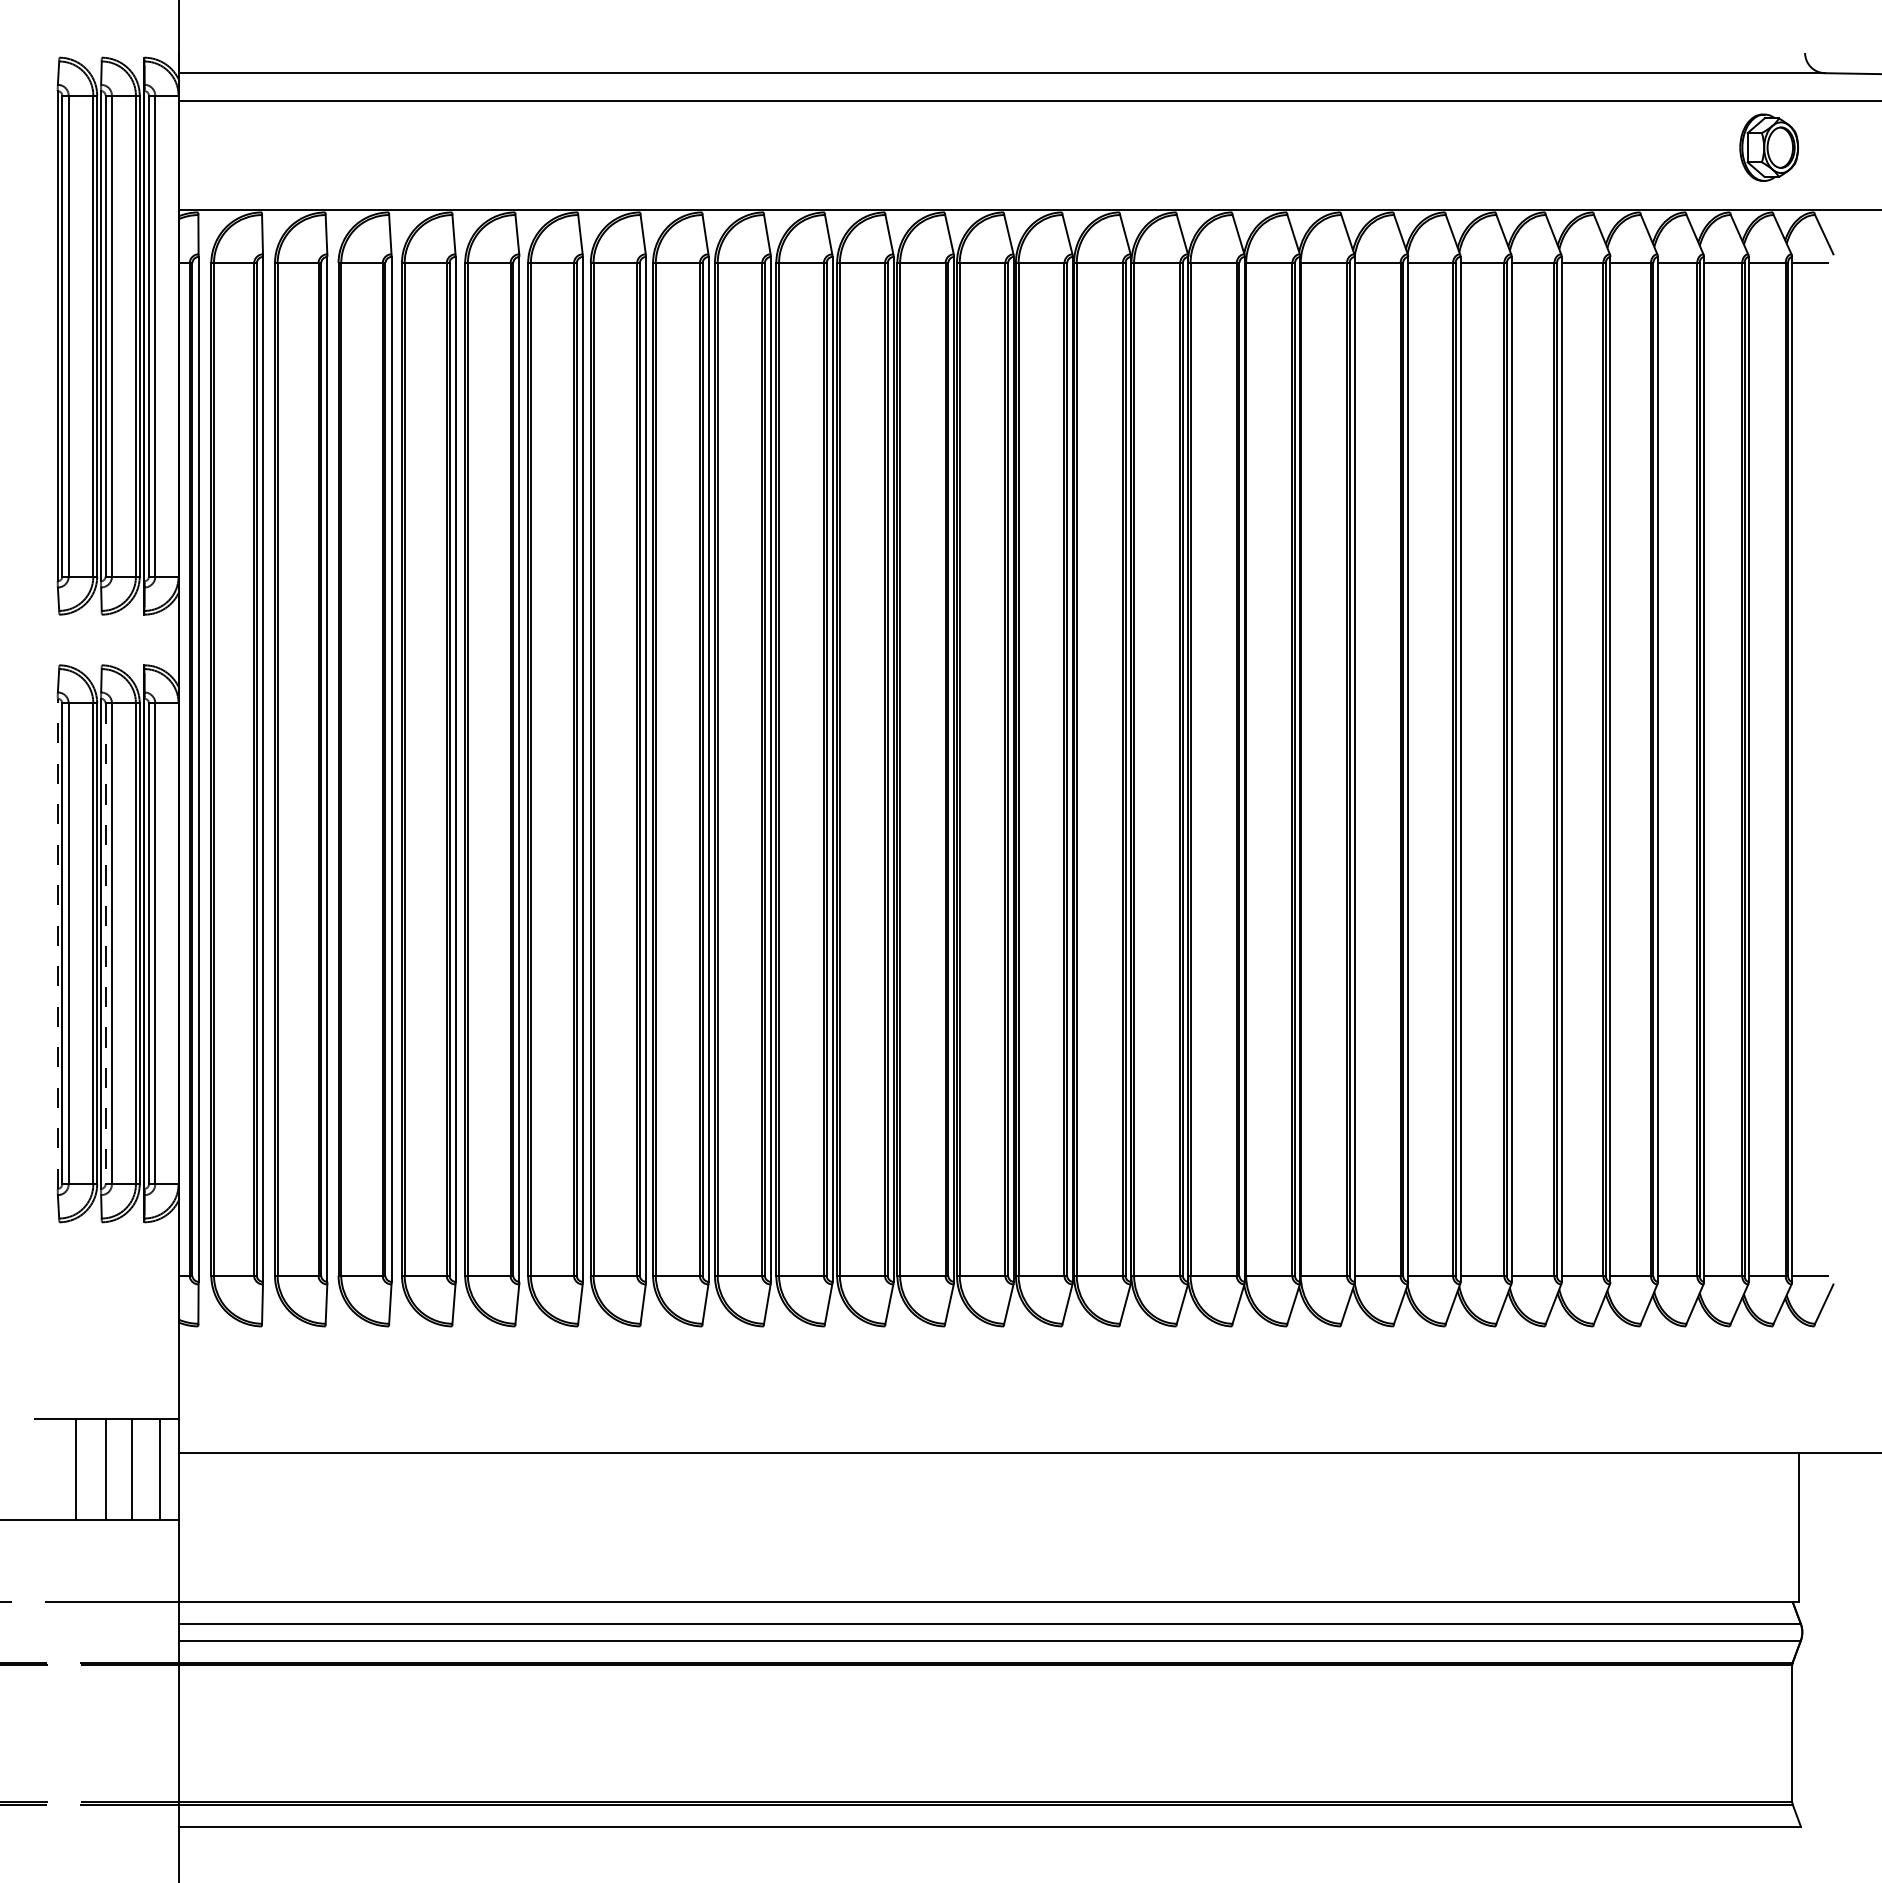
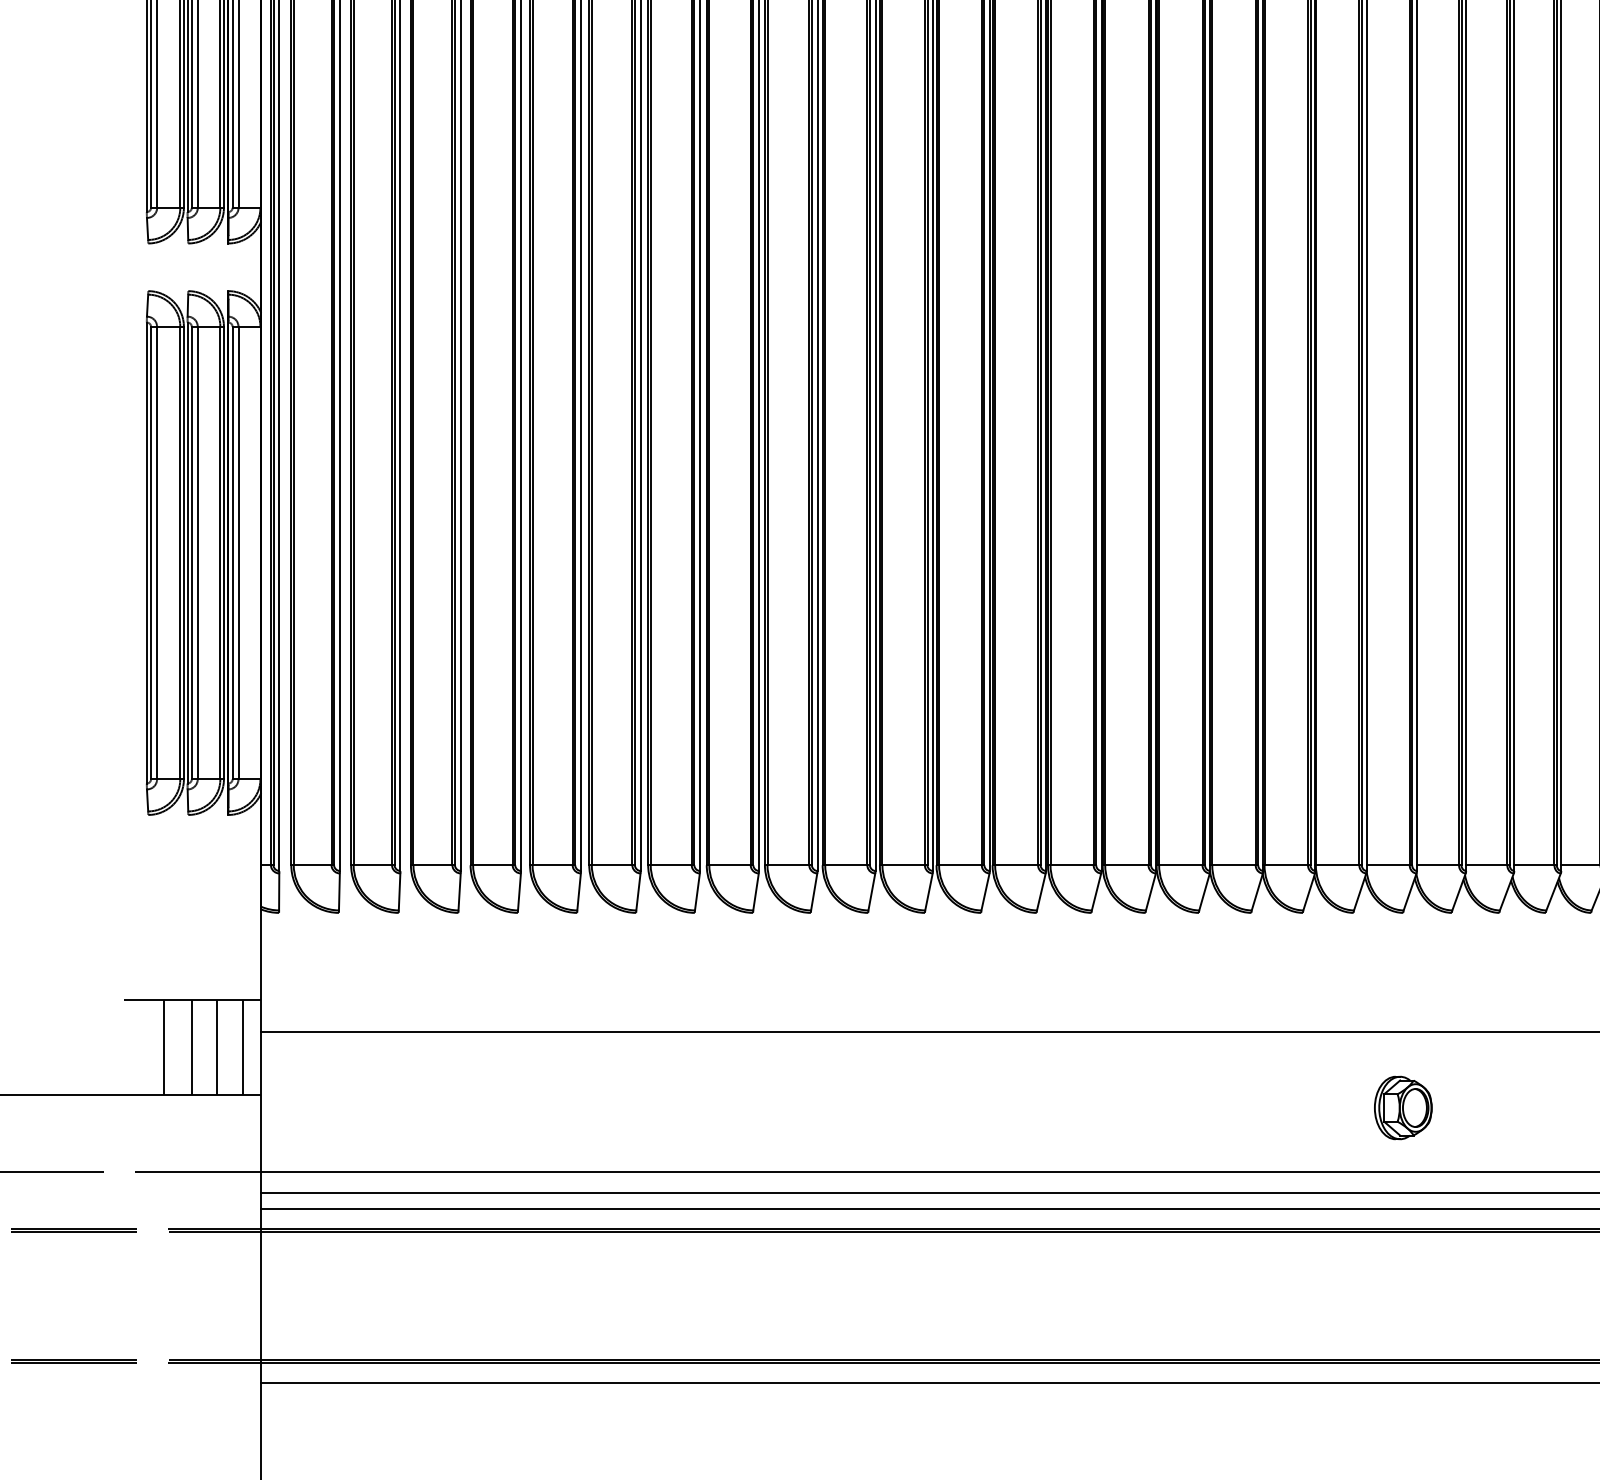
line: (57, 943) -> (146, 552), dashed -> solid
line: (105, 943) -> (191, 552), dashed -> solid
part: (1393, 1533) -> (1403, 1107), added

